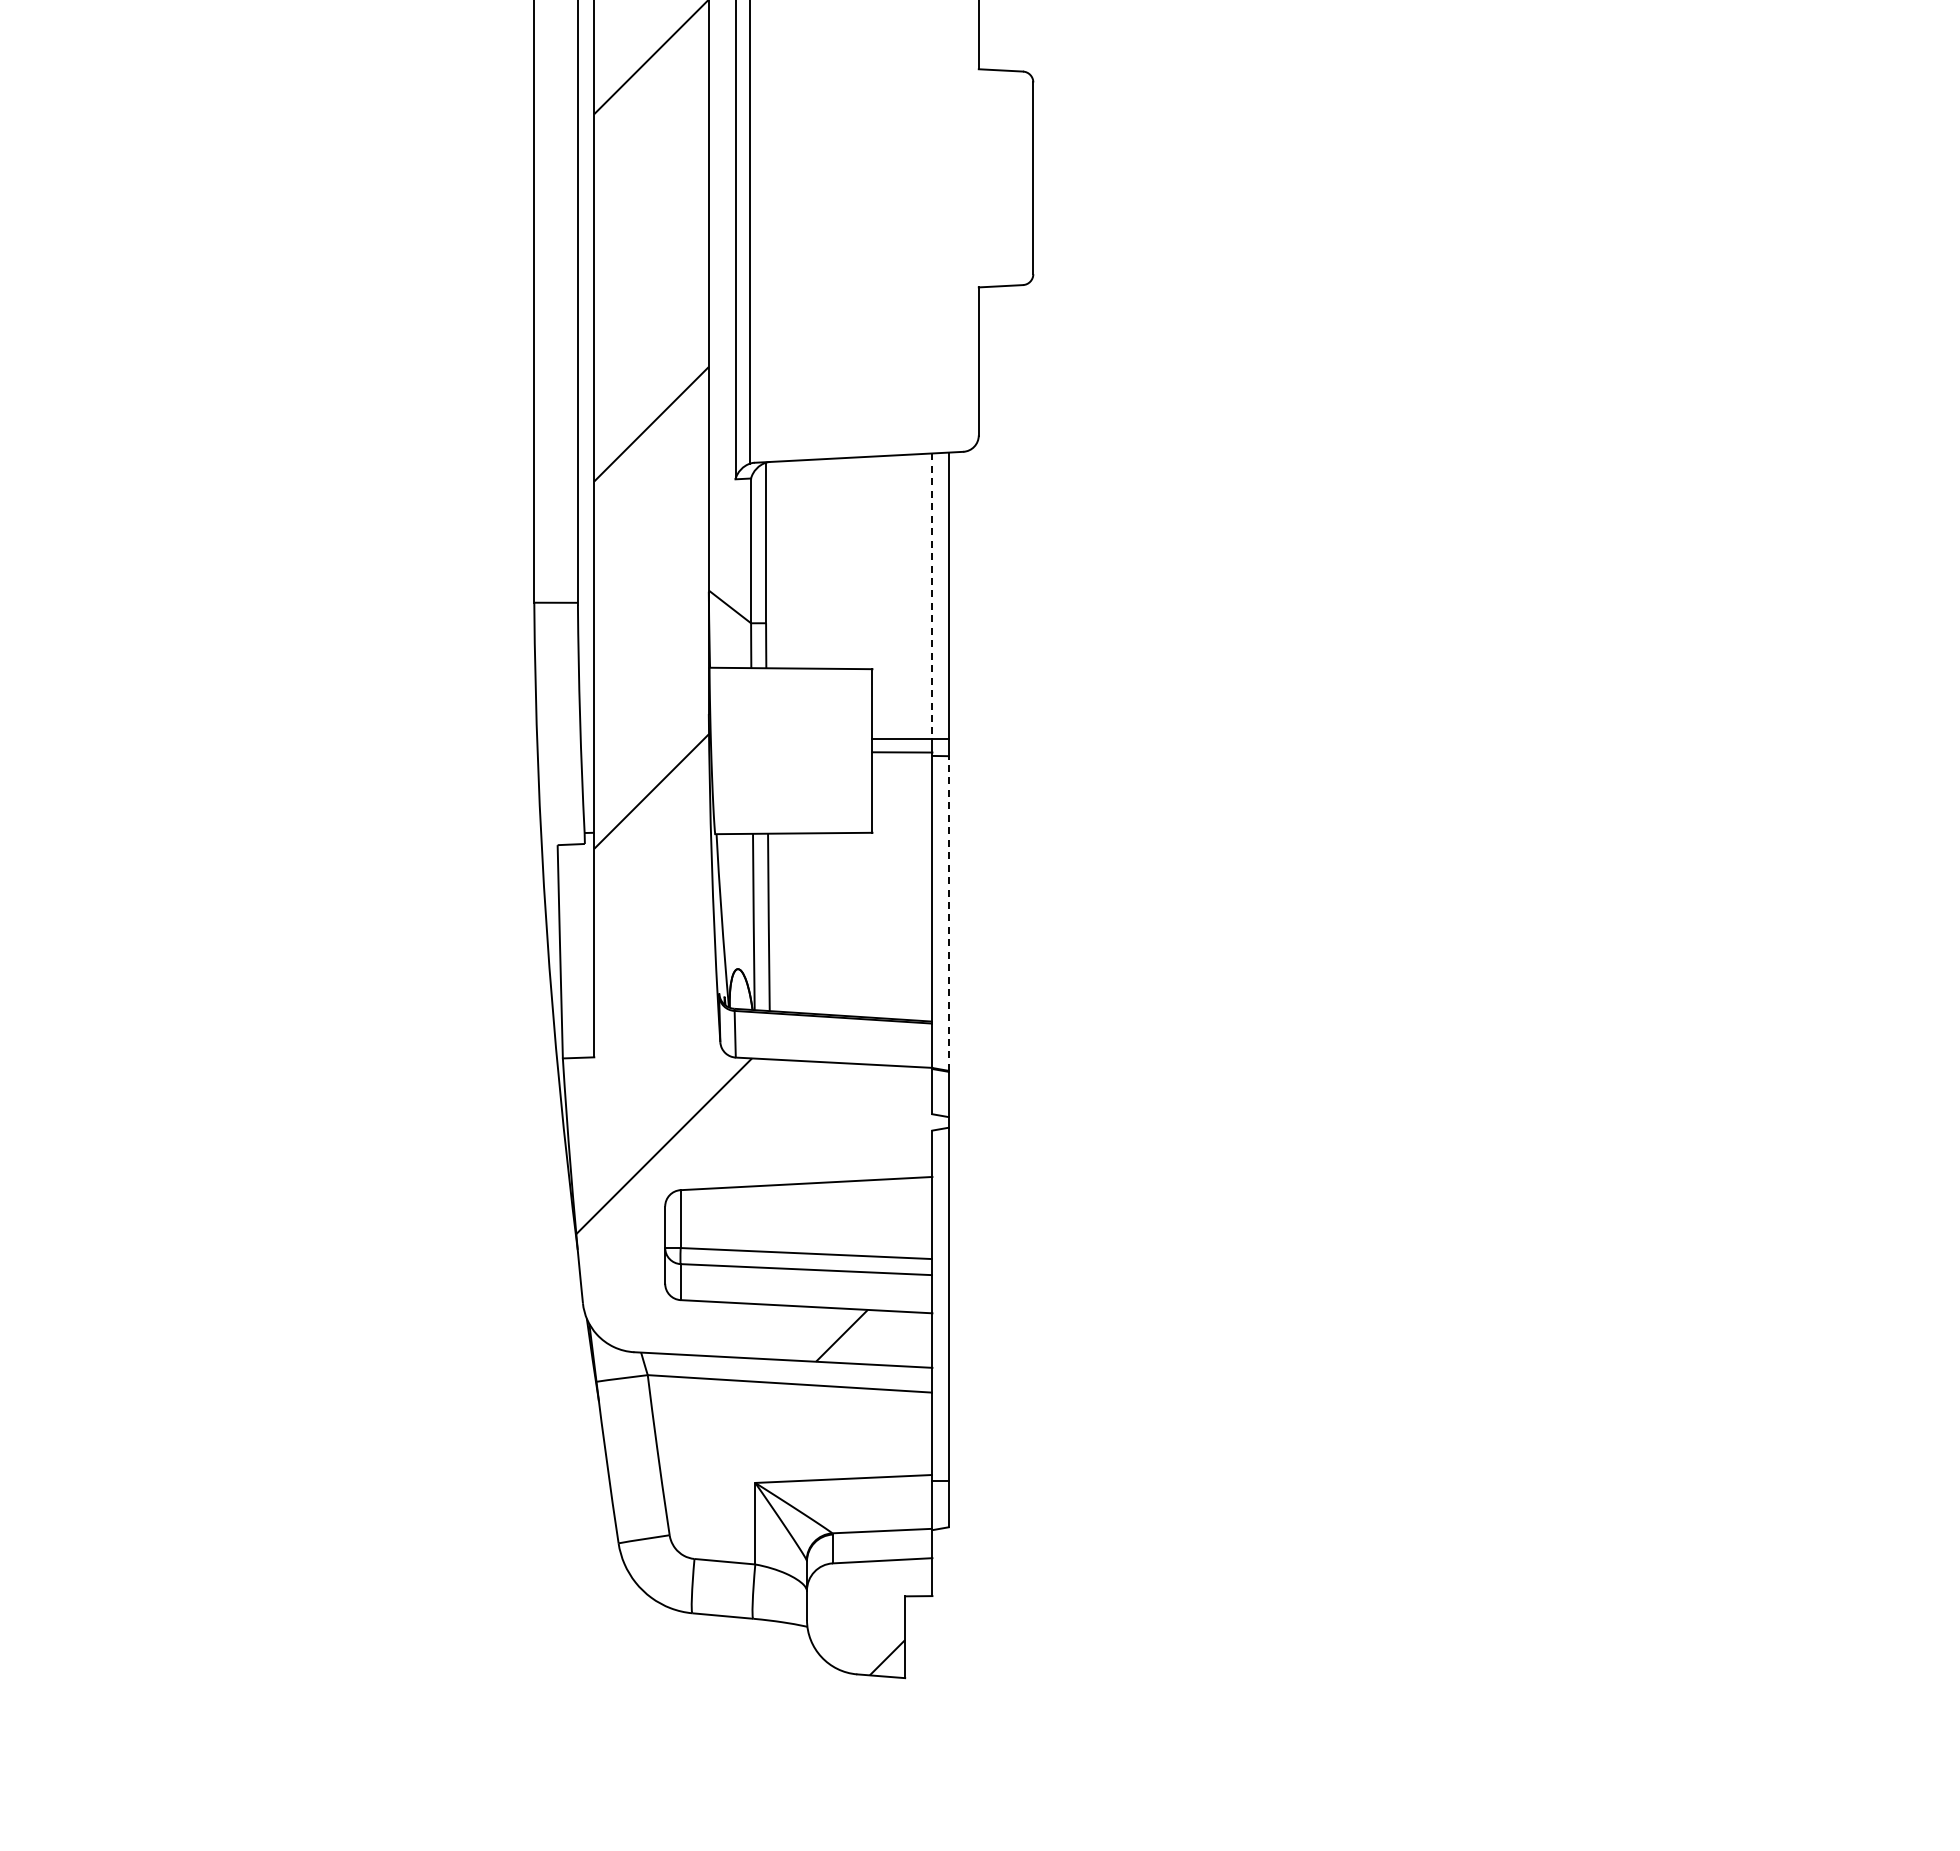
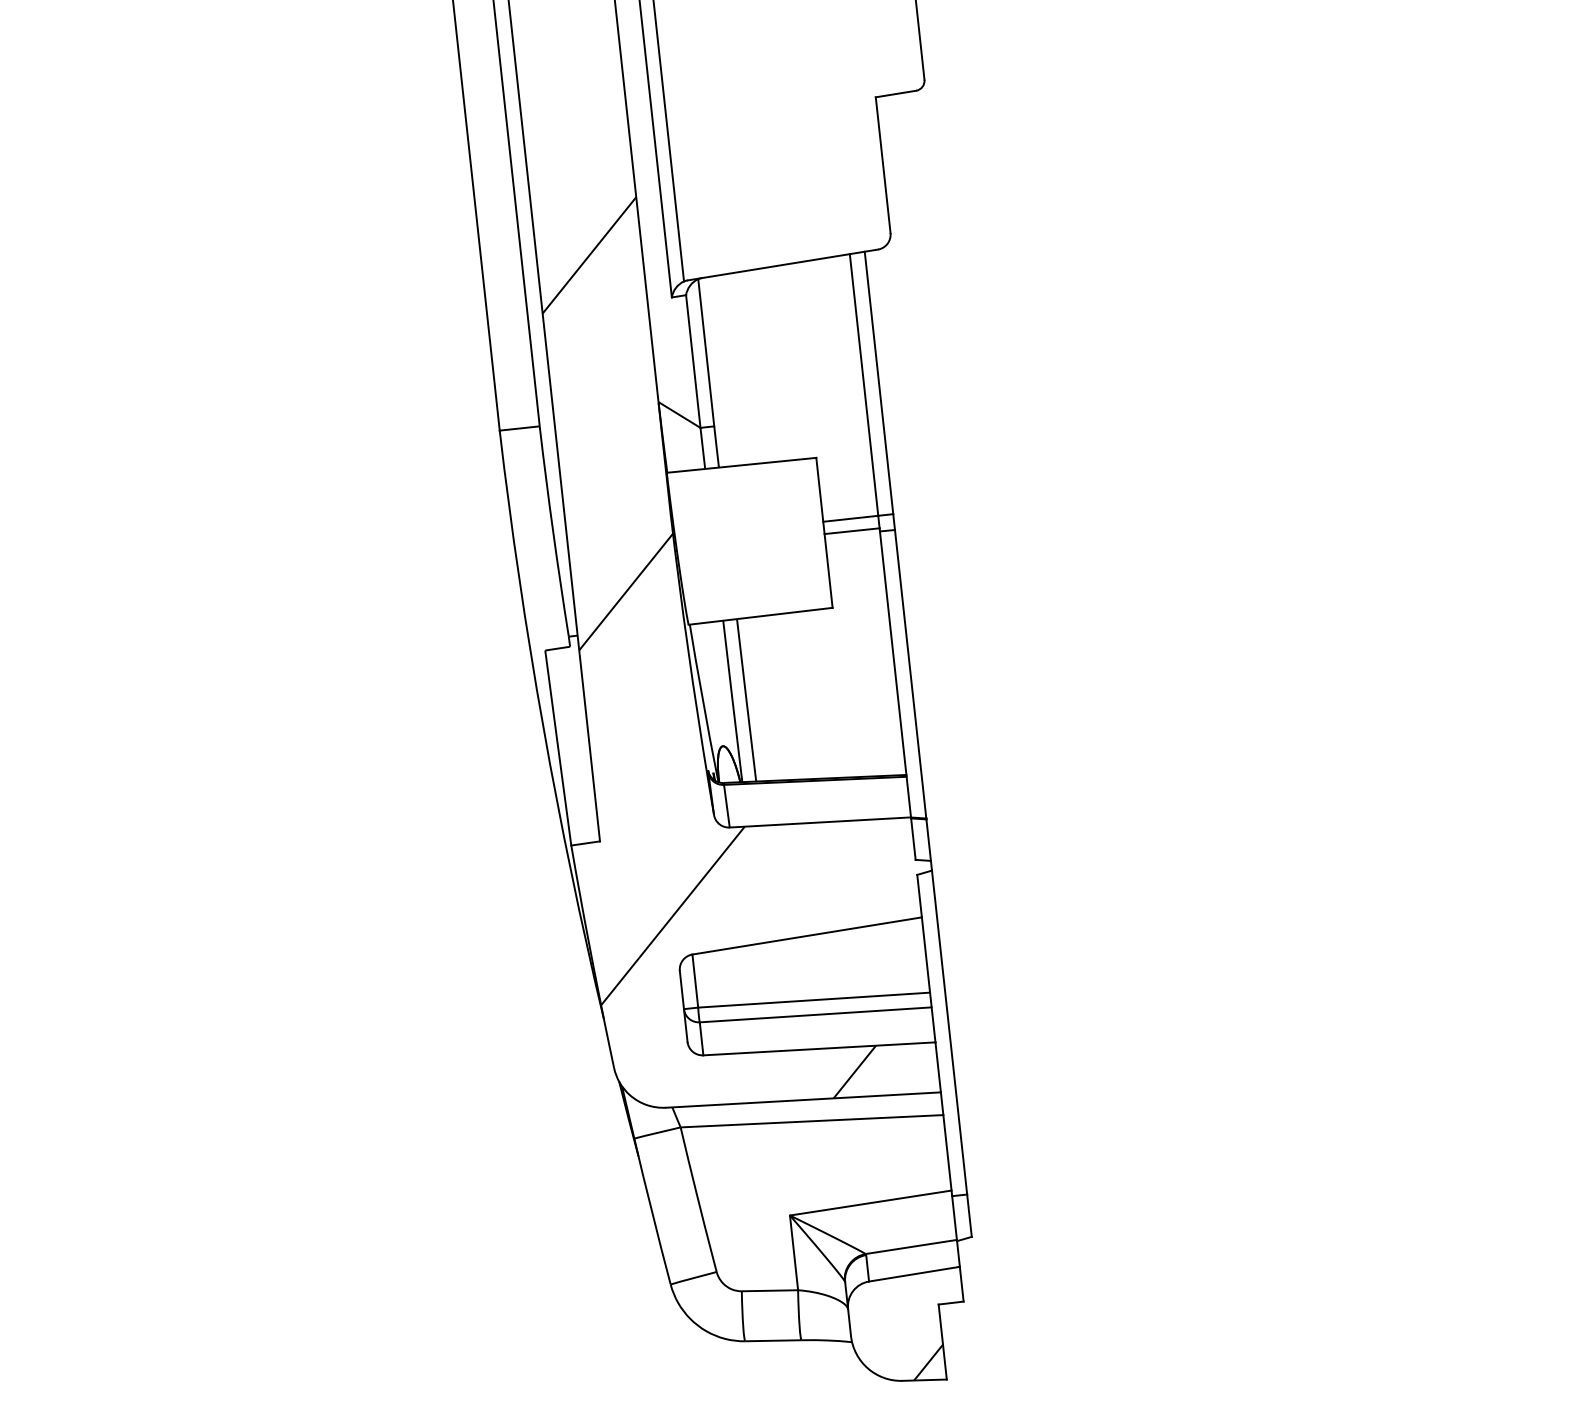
line: (932, 596) -> (864, 385), dashed -> solid
line: (948, 913) -> (910, 674), dashed -> solid

